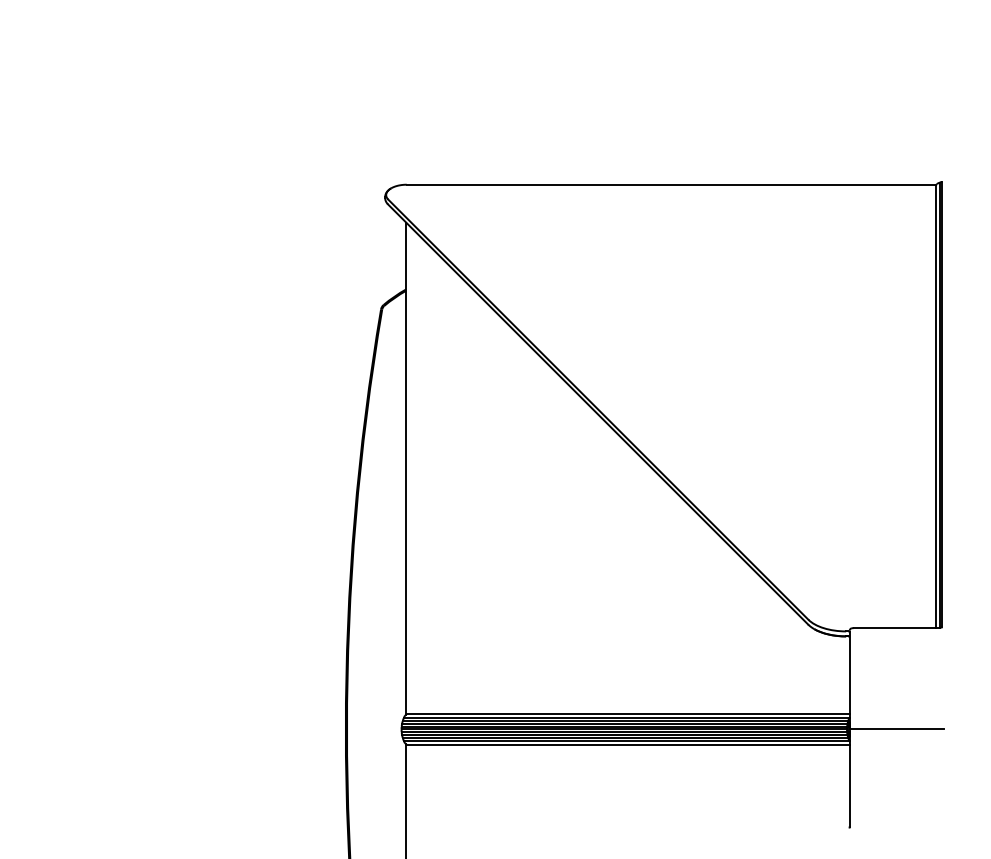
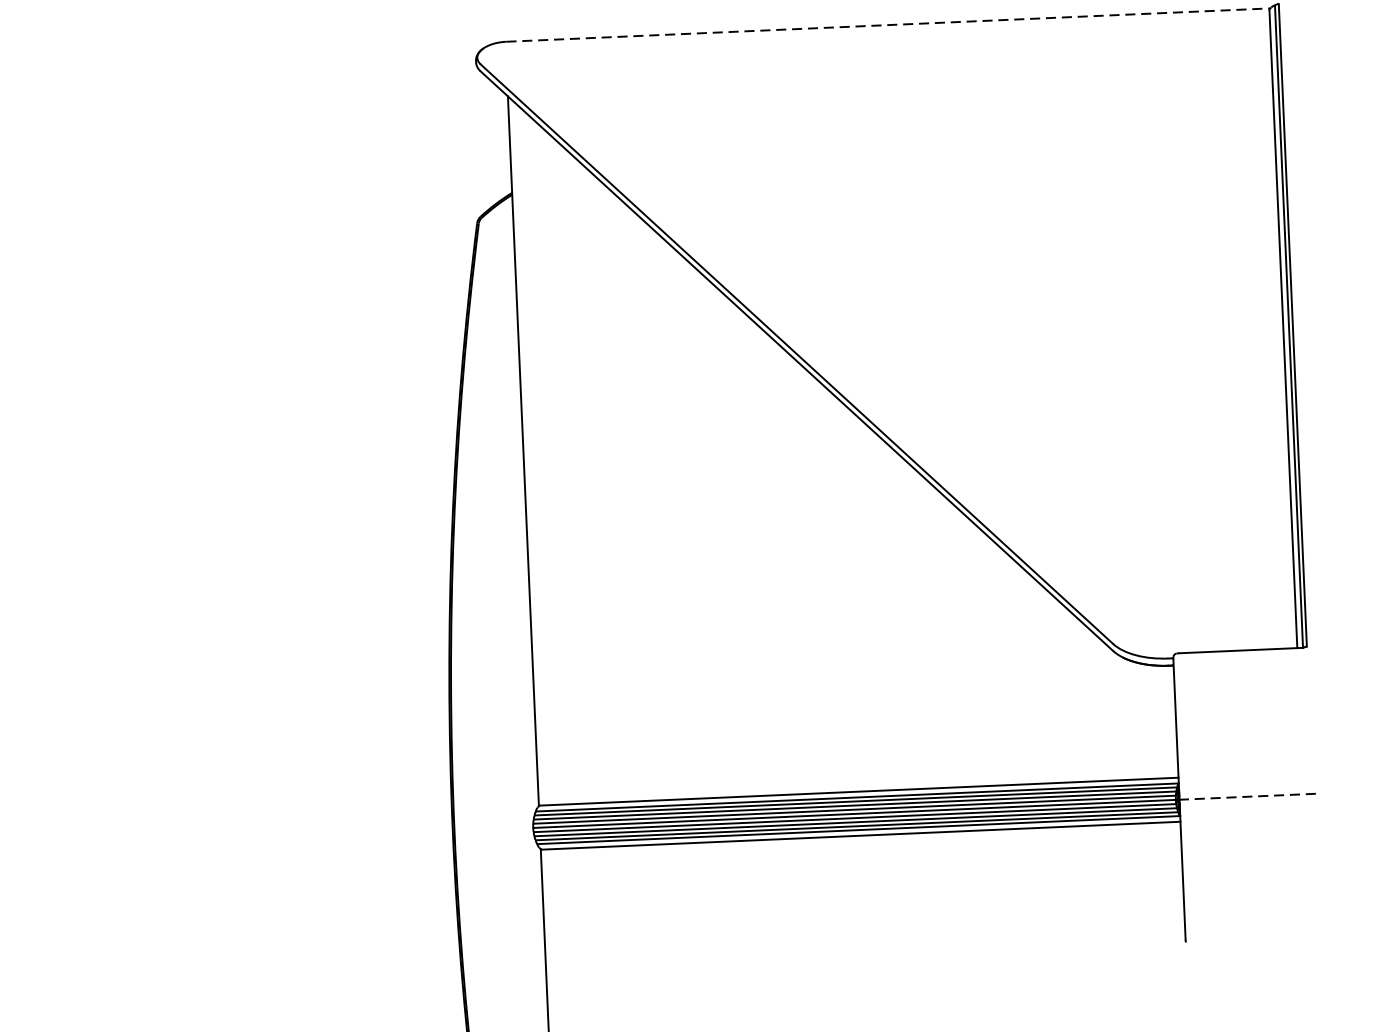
line: (671, 184) -> (888, 24), solid -> dashed
line: (896, 729) -> (1247, 796), solid -> dashed

